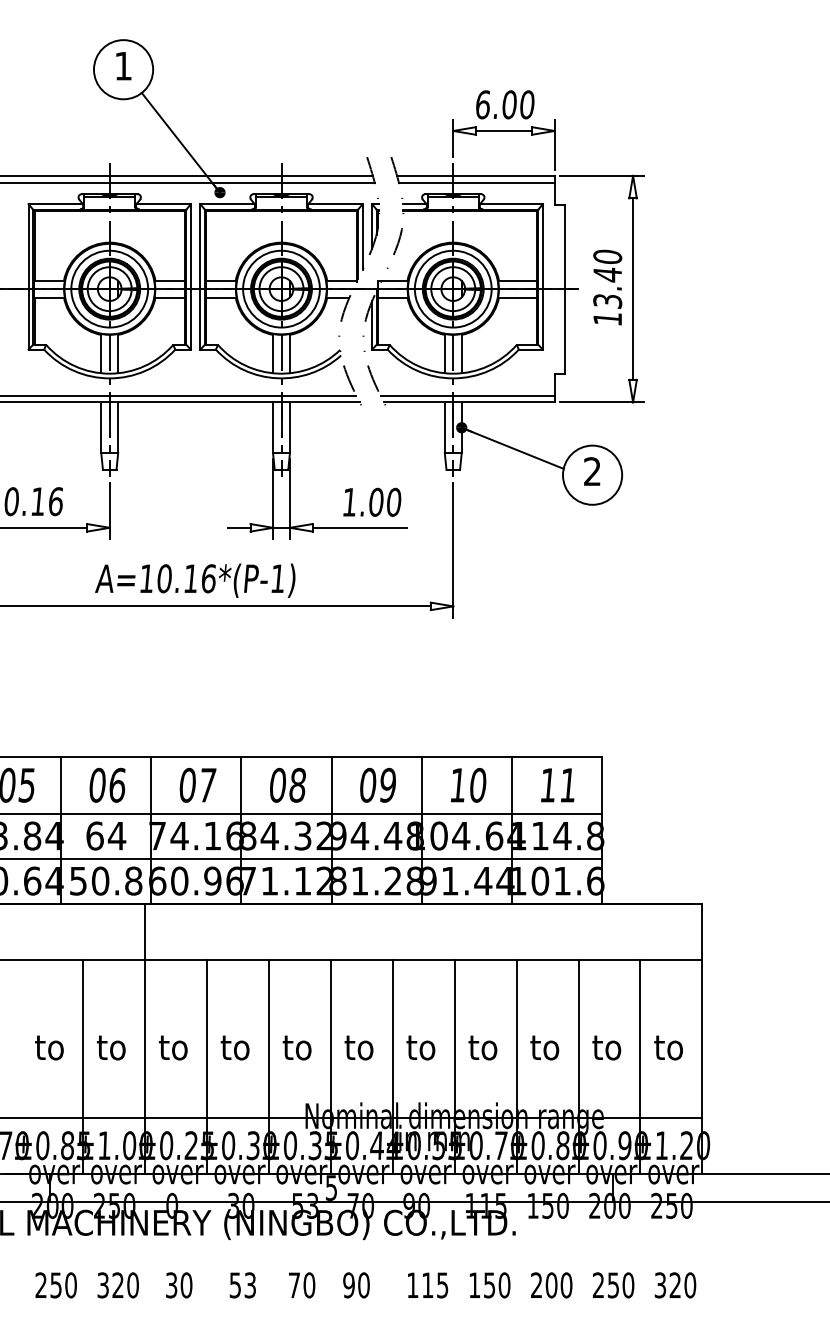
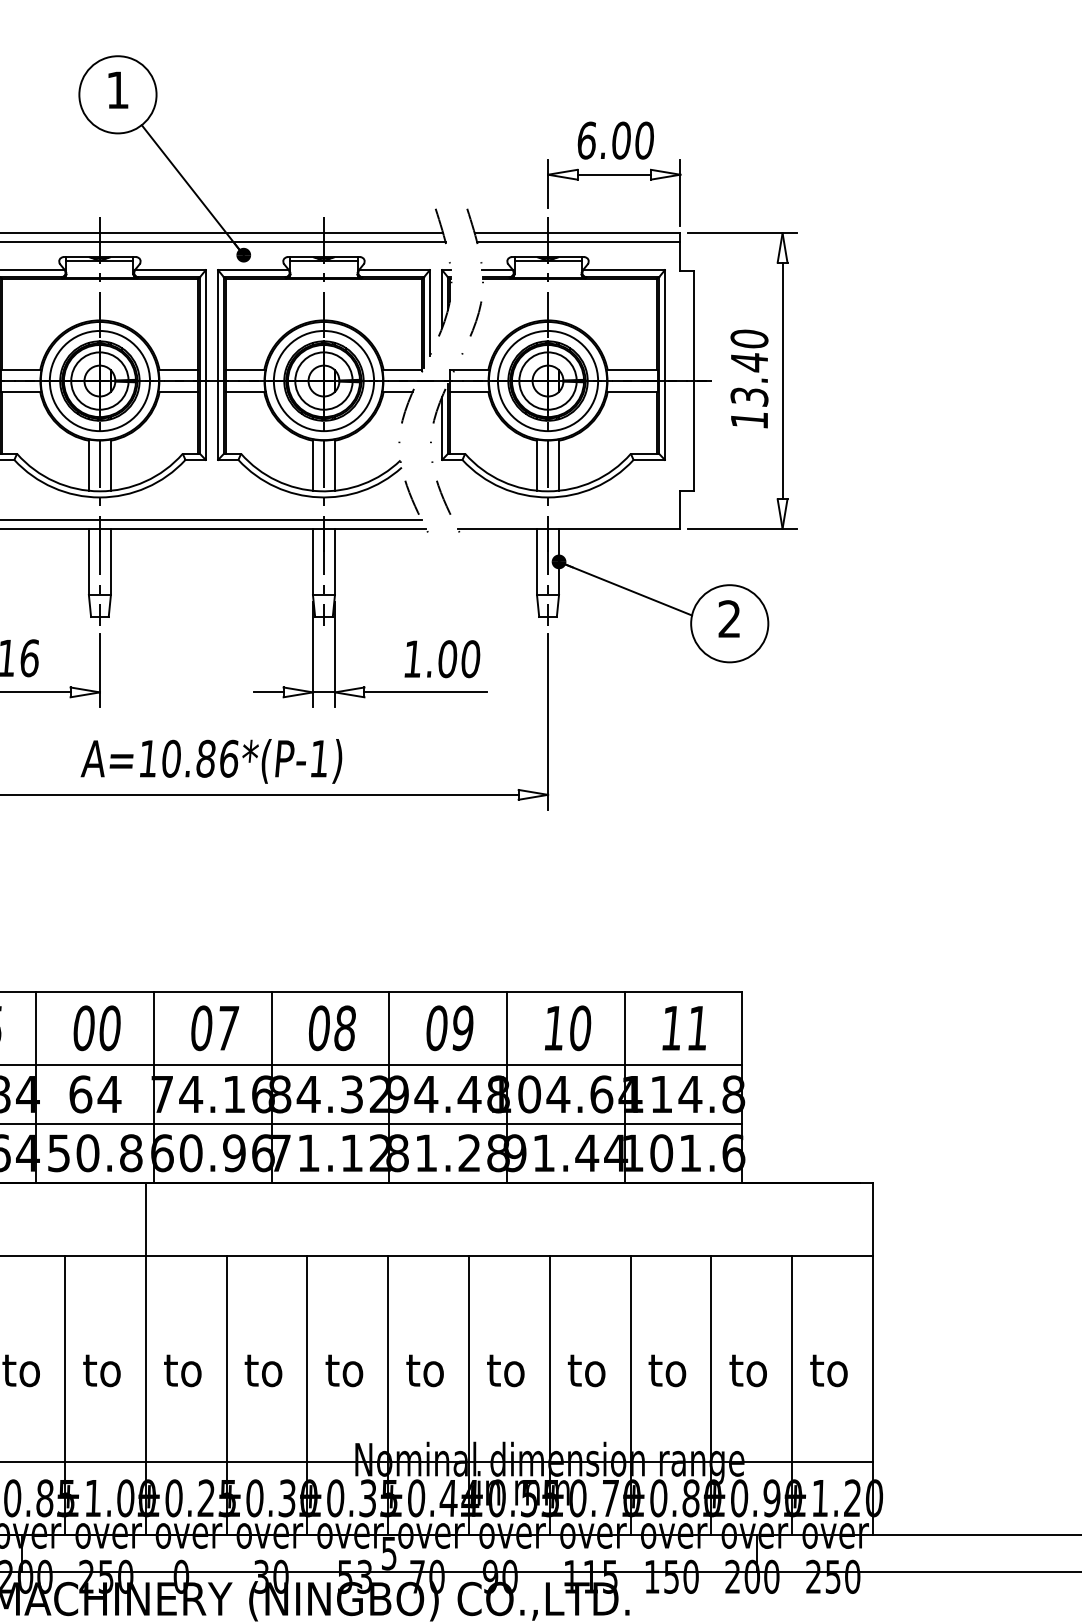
line: (467, 395) -> (566, 519), removed
text: (190, 578) -> (205, 758), A=10.16*(P-1) -> A=10.86*(P-1)
text: (117, 784) -> (110, 1027), 06 -> 00

